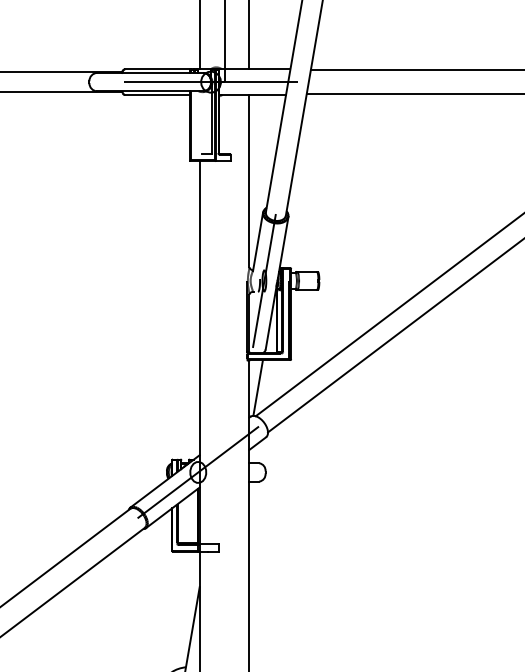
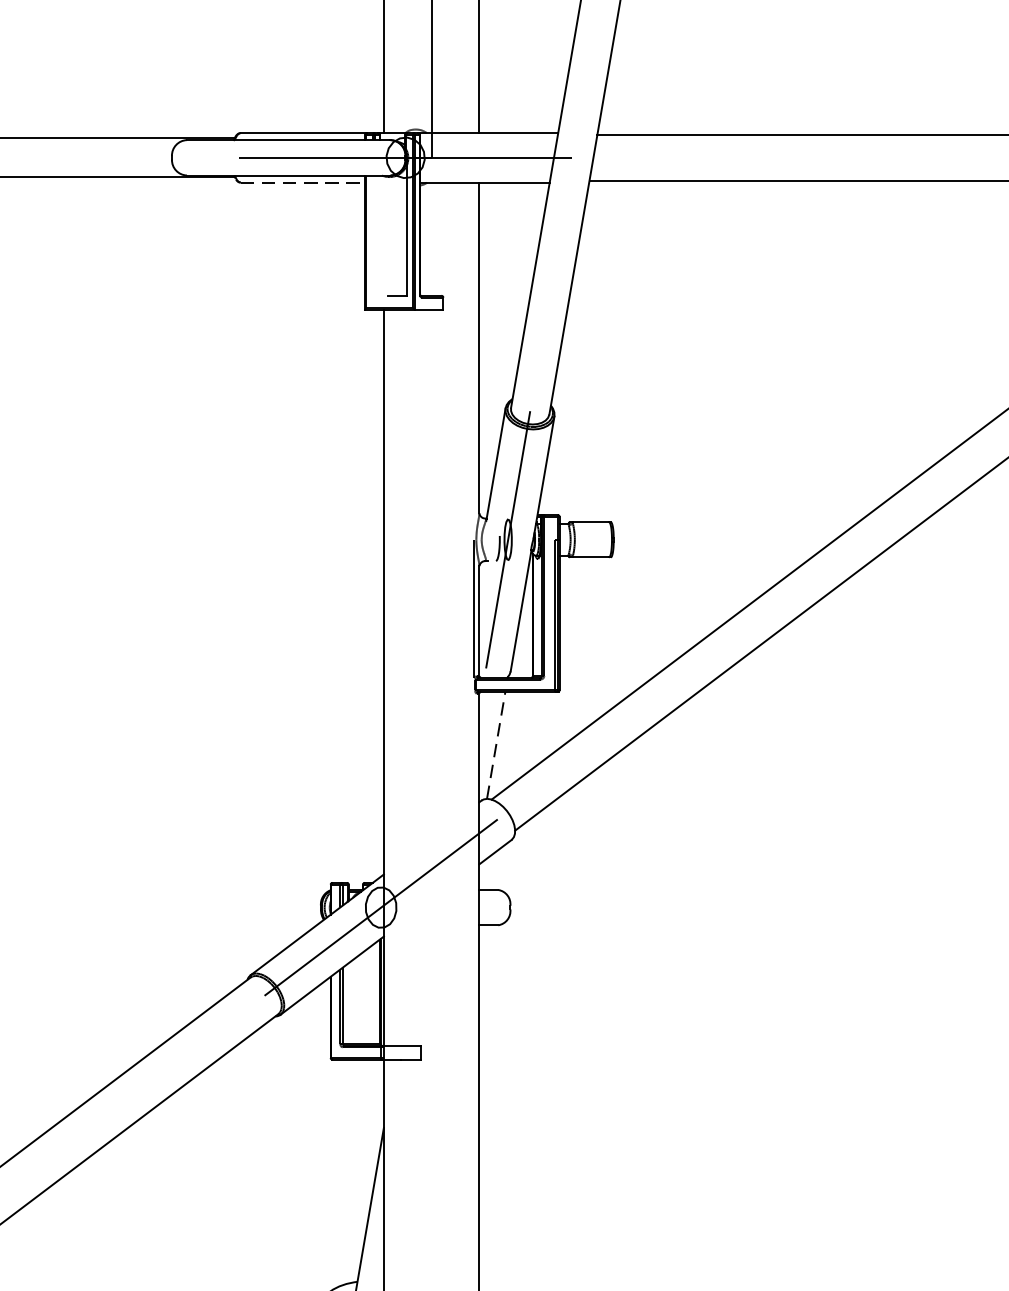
line: (158, 95) -> (304, 183), solid -> dashed
line: (258, 387) -> (496, 744), solid -> dashed

